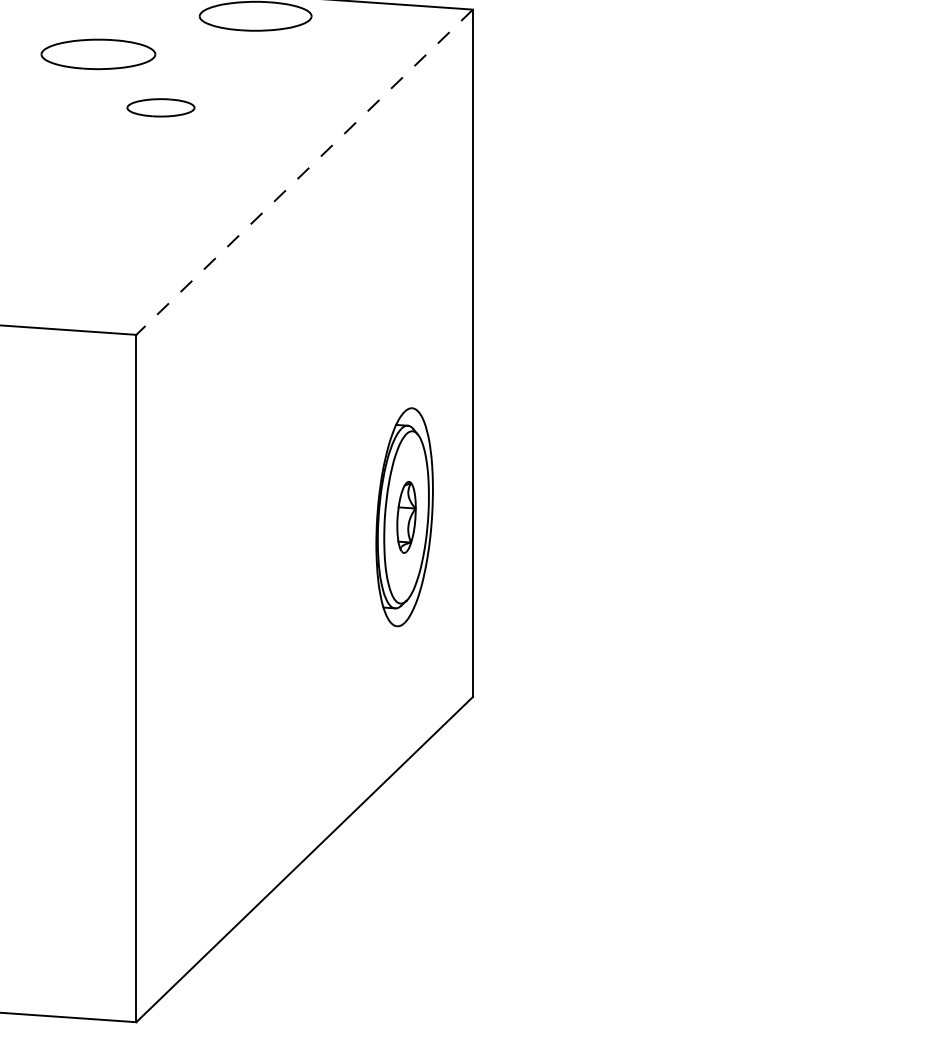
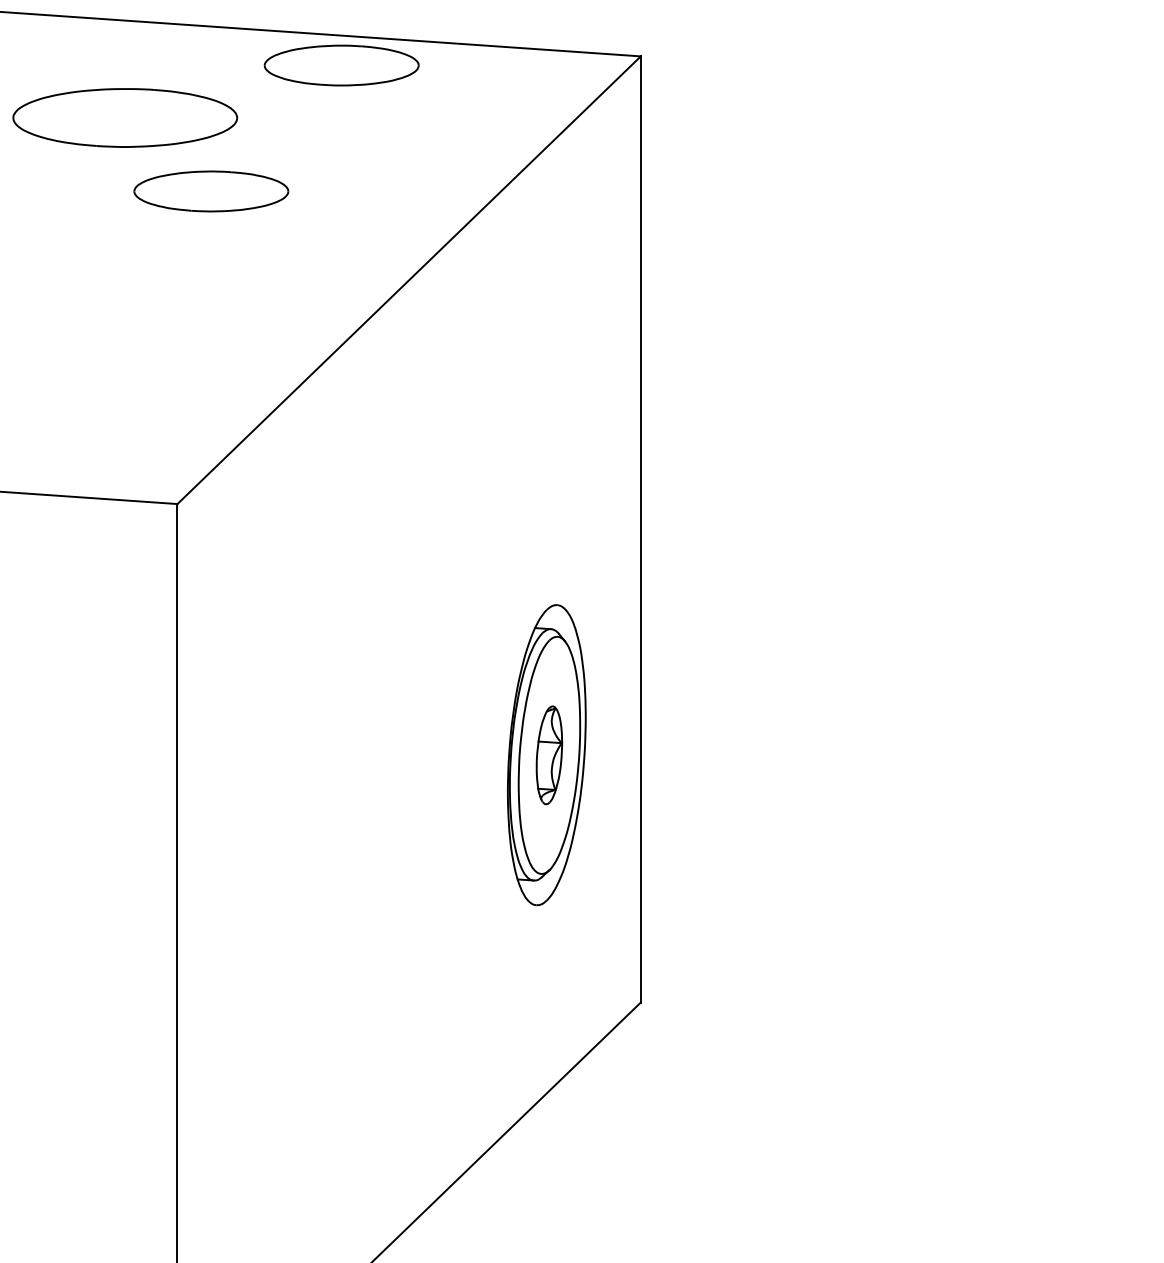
part: (98, 54) -> (125, 118), size x1.43
part: (160, 107) -> (210, 191), size x1.67
line: (304, 172) -> (408, 280), dashed -> solid

